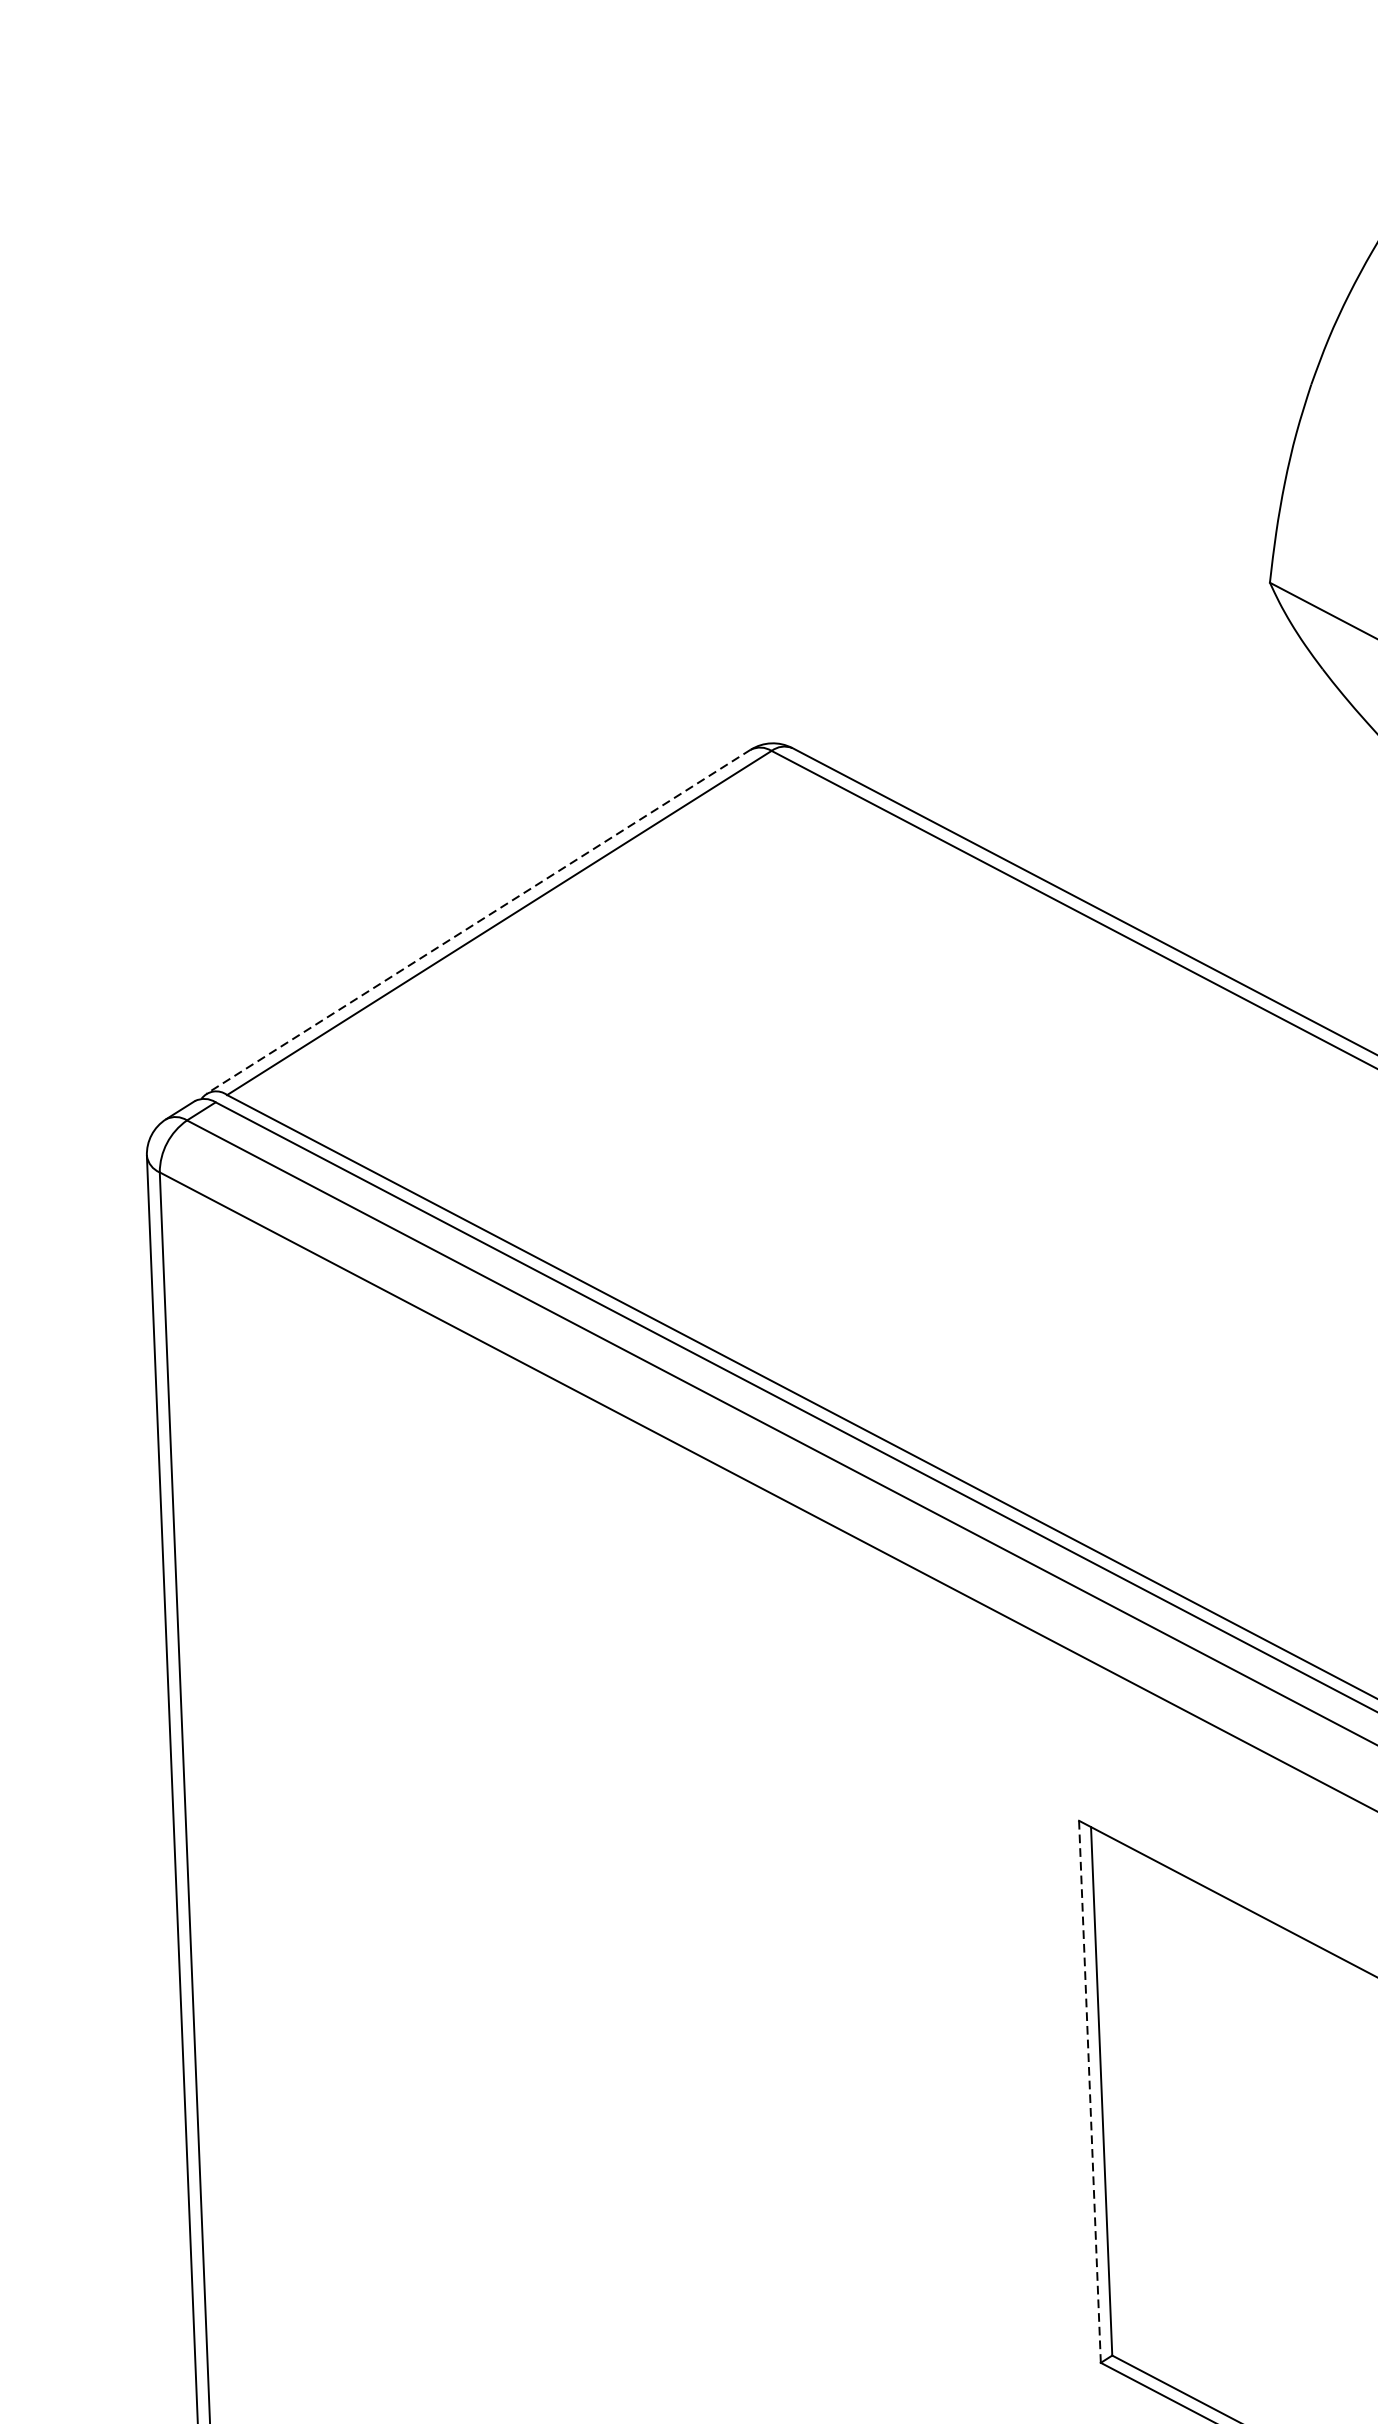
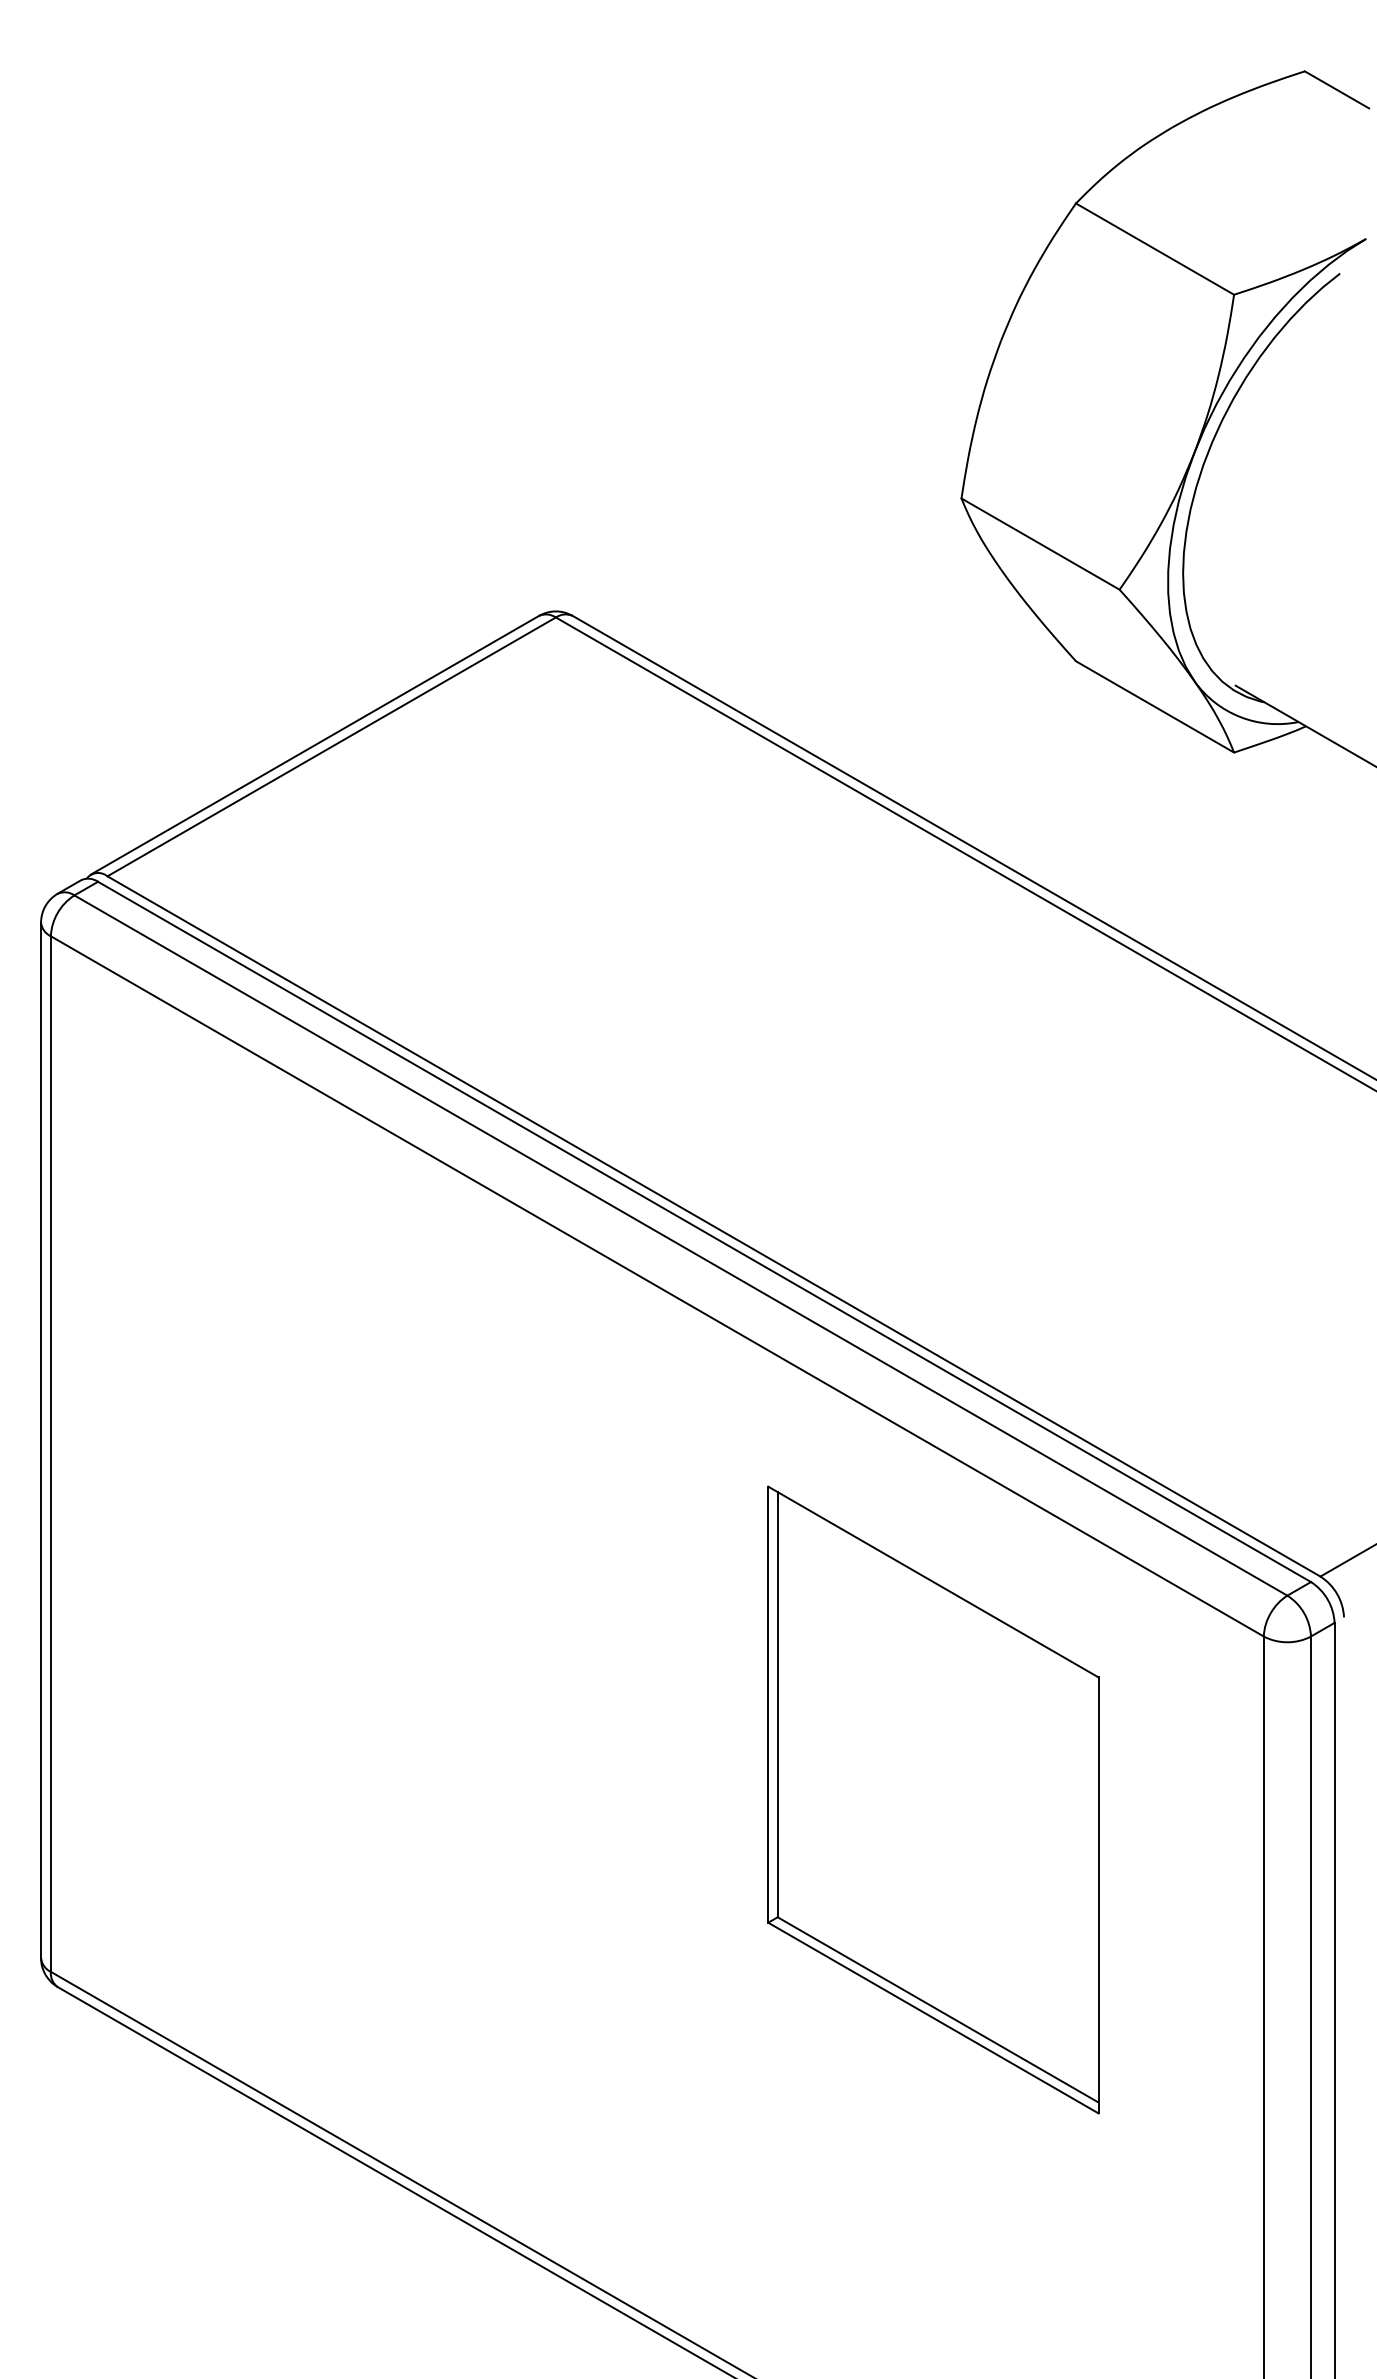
line: (477, 922) -> (314, 745), dashed -> solid
line: (1090, 2091) -> (768, 1704), dashed -> solid

